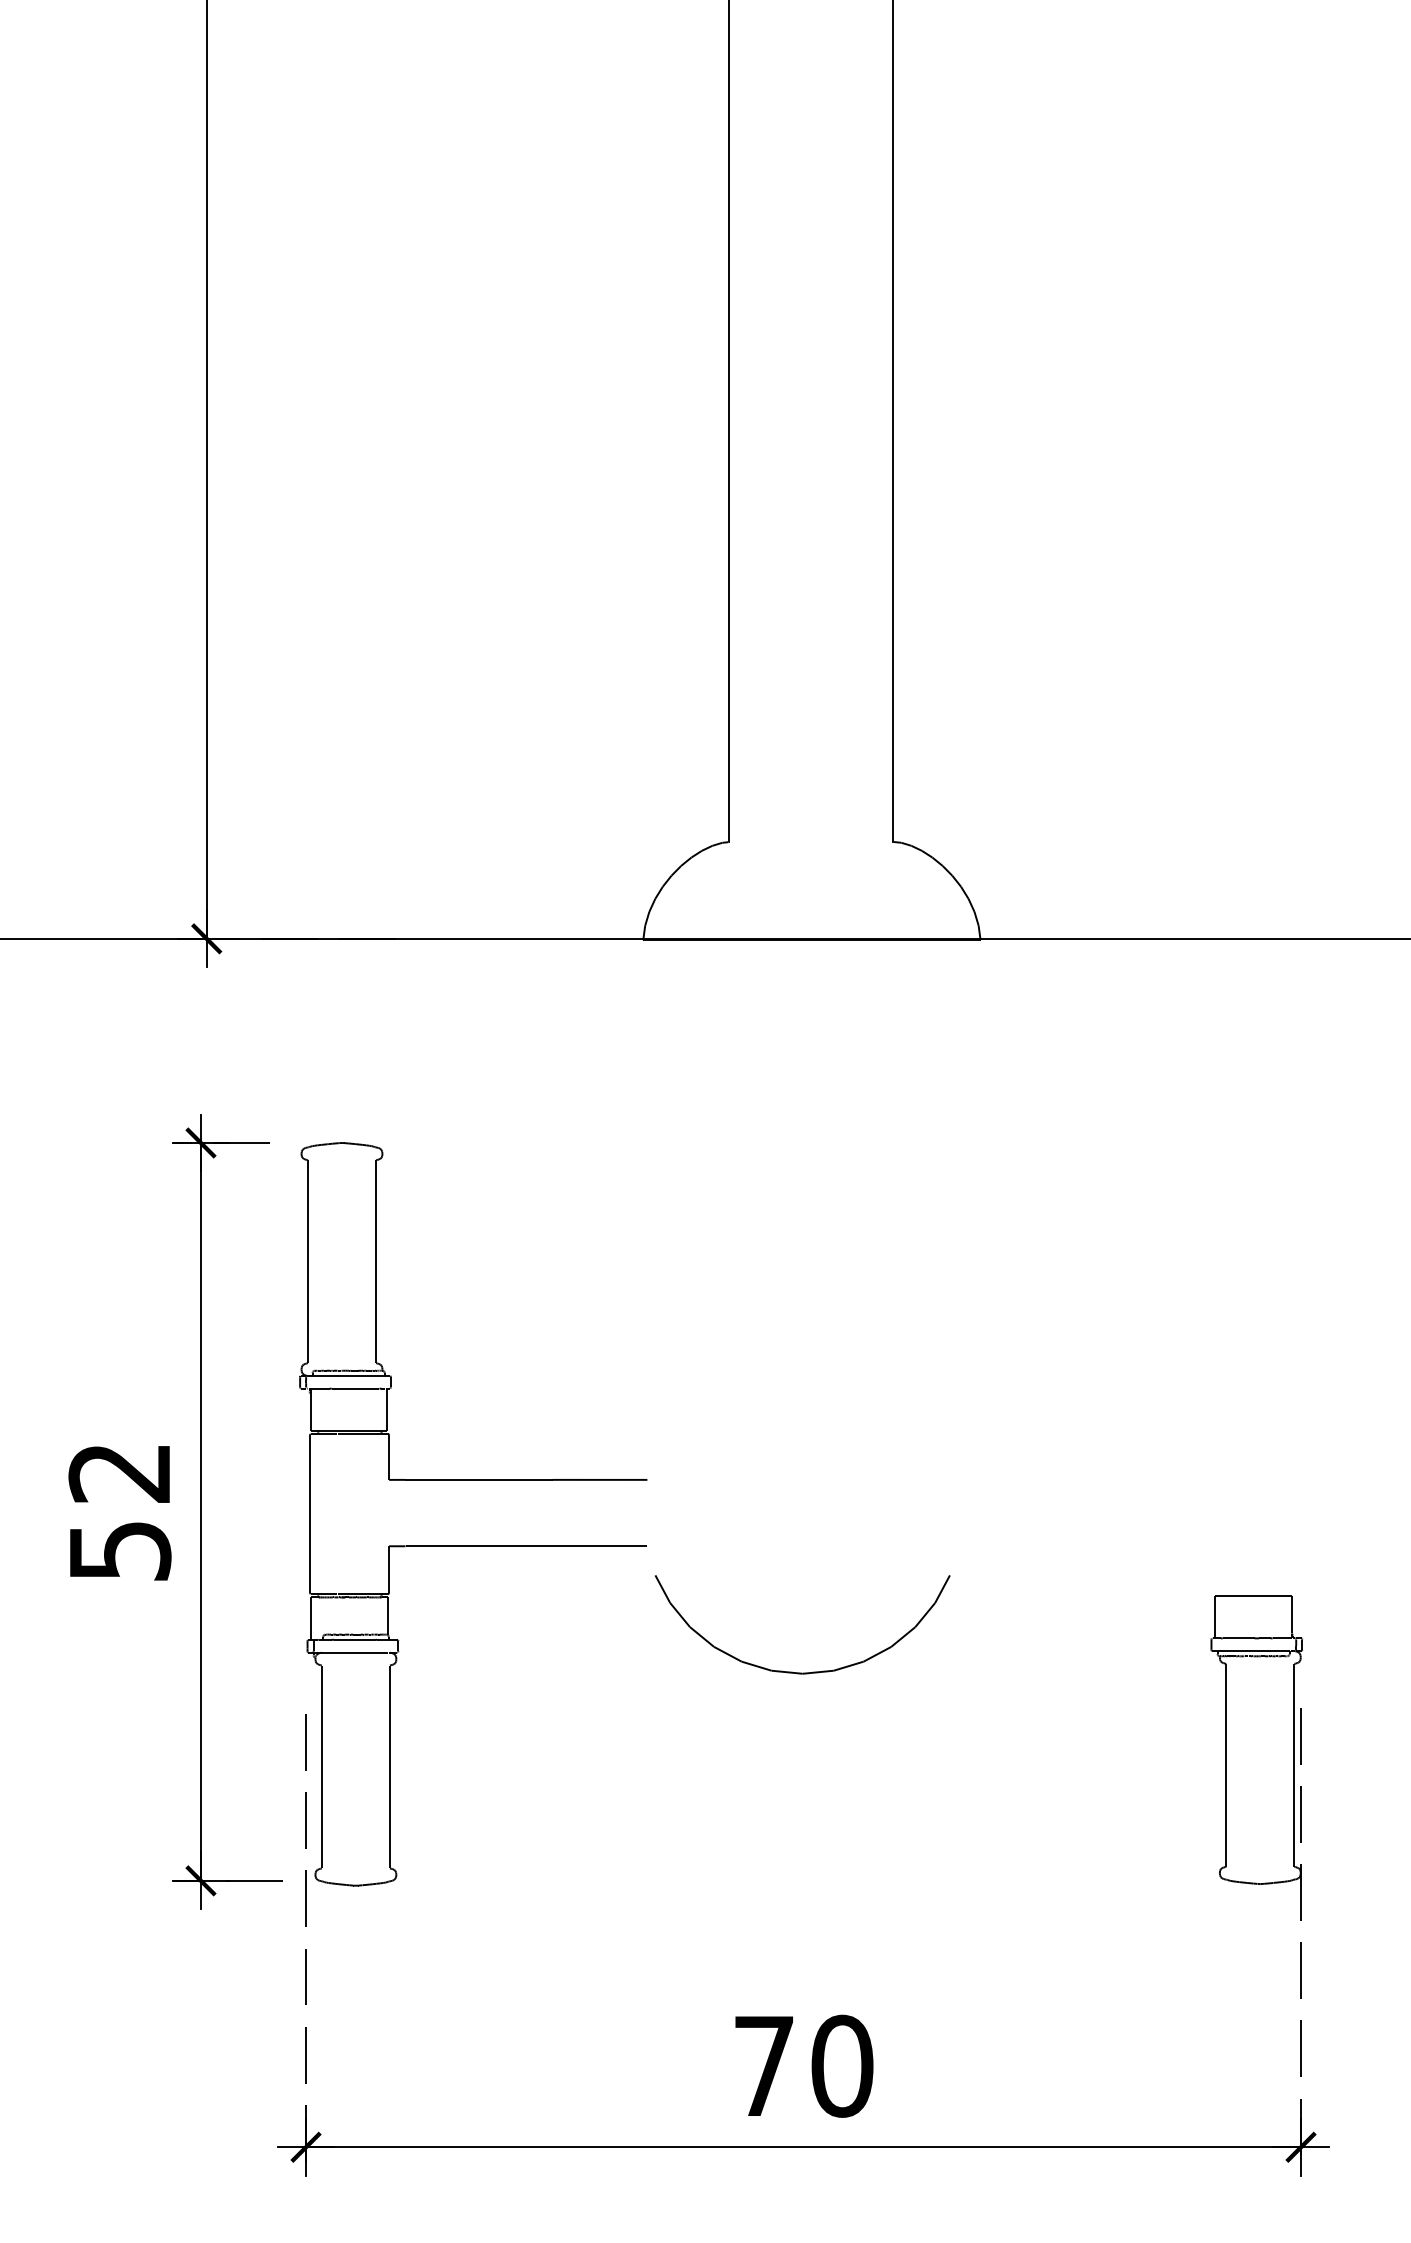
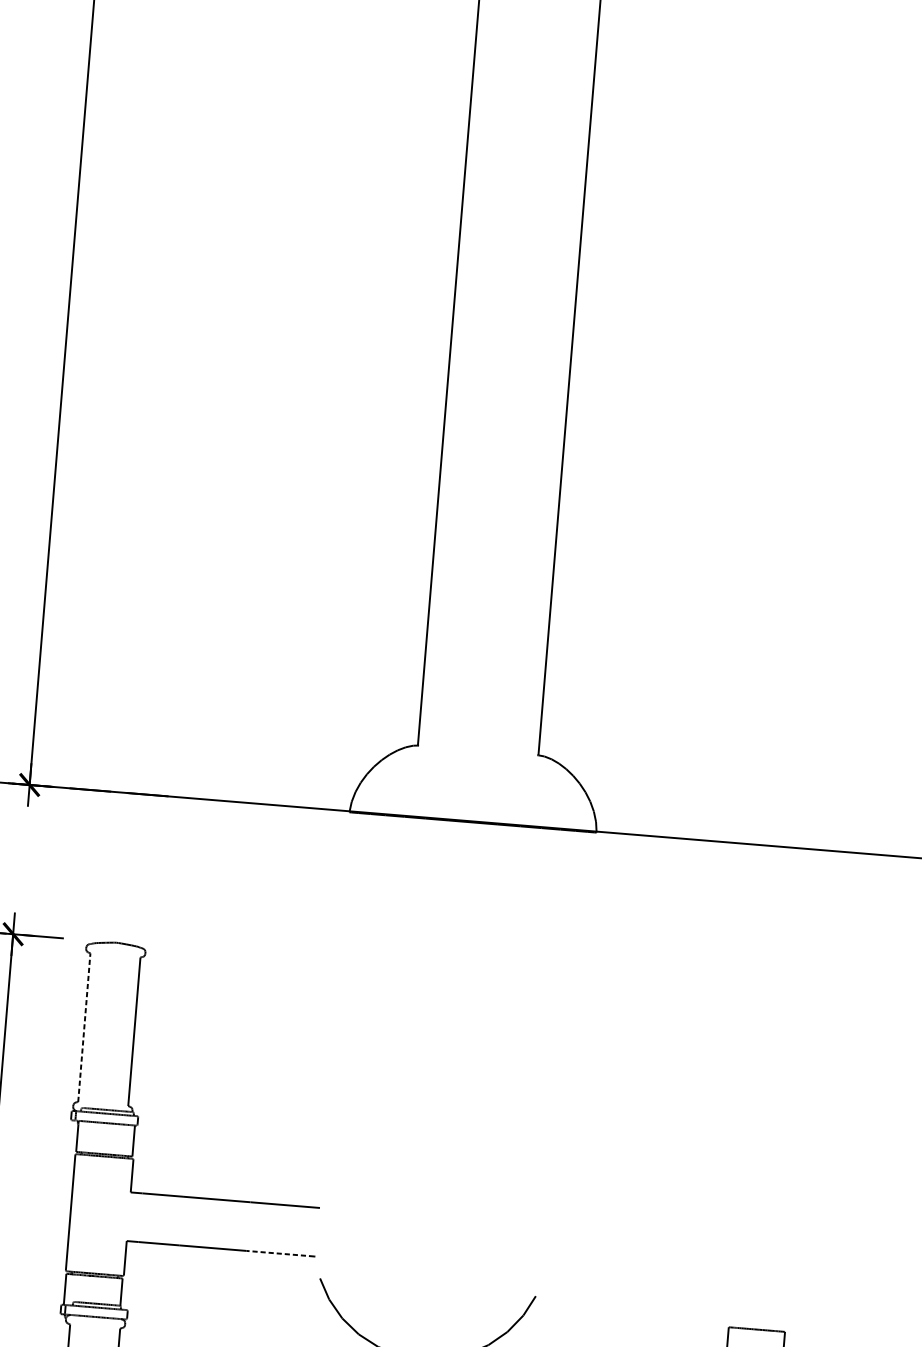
line: (307, 1261) -> (84, 1027), solid -> dashed
line: (598, 1546) -> (280, 1253), solid -> dashed

